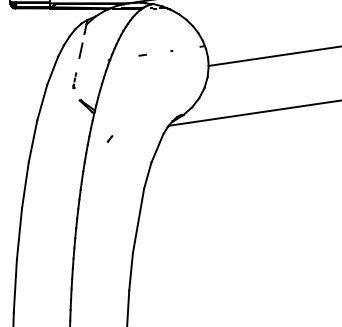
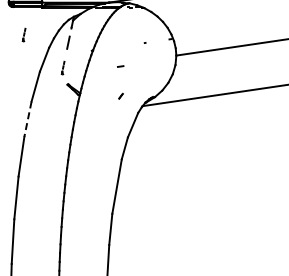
part: (27, 40) -> (23, 34), added
line: (142, 55) -> (120, 66), moved
part: (109, 138) -> (120, 95), moved
line: (32, 141) -> (27, 119), solid -> dashed

